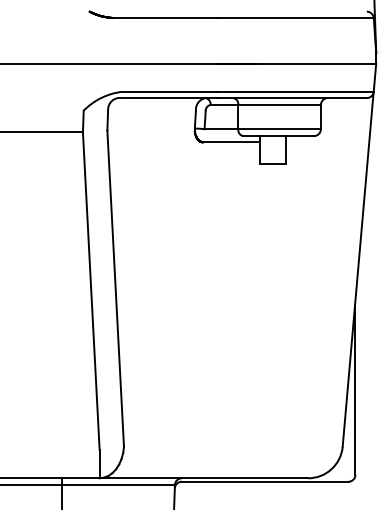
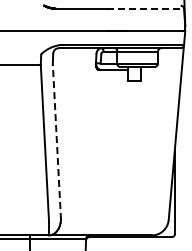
line: (295, 17) -> (145, 8), solid -> dashed
line: (114, 289) -> (56, 142), solid -> dashed

